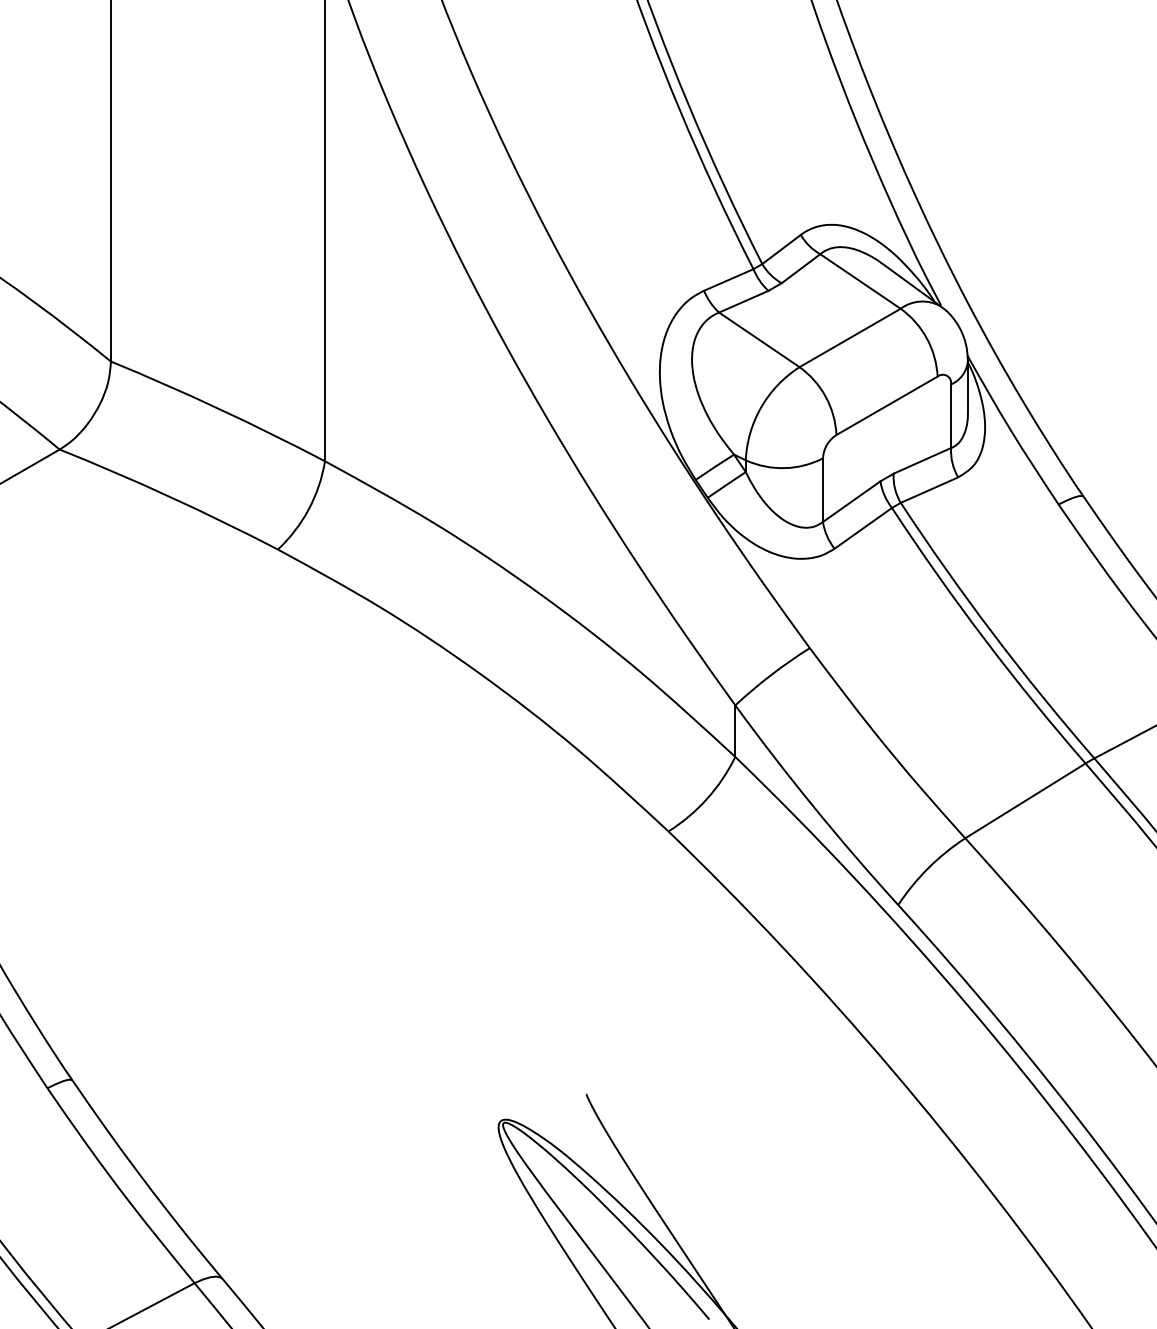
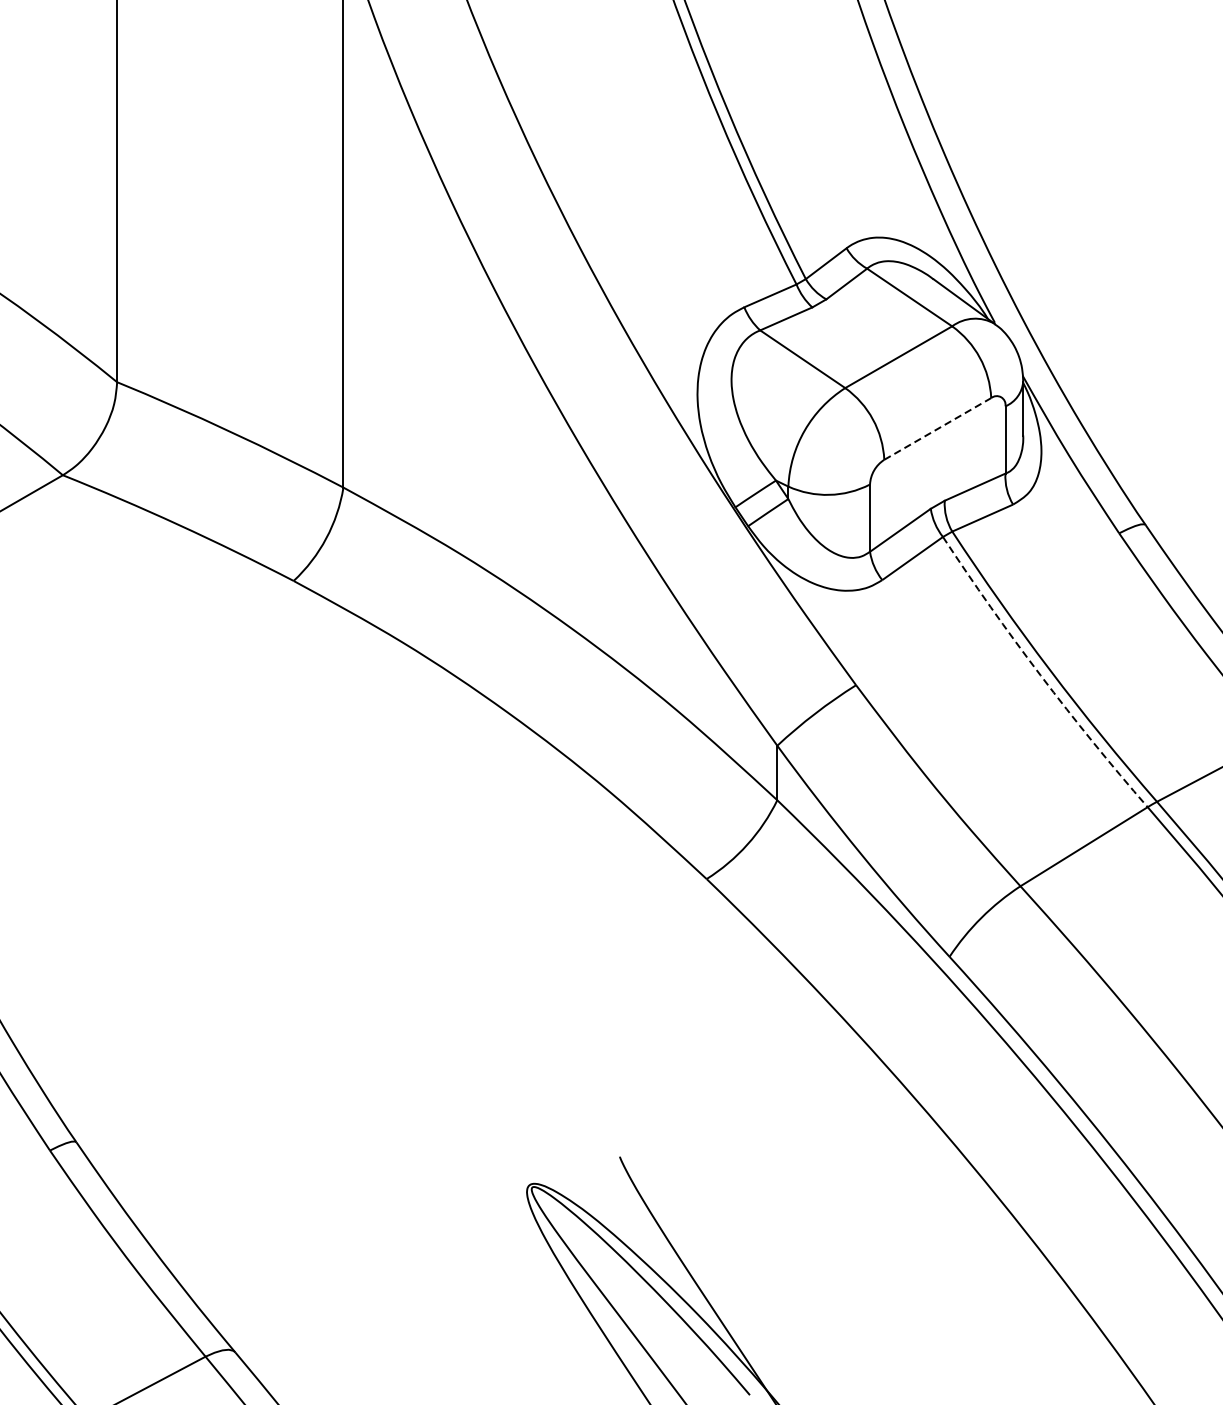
line: (887, 405) -> (938, 428), solid -> dashed
arc: (984, 639) -> (1040, 676), solid -> dashed

